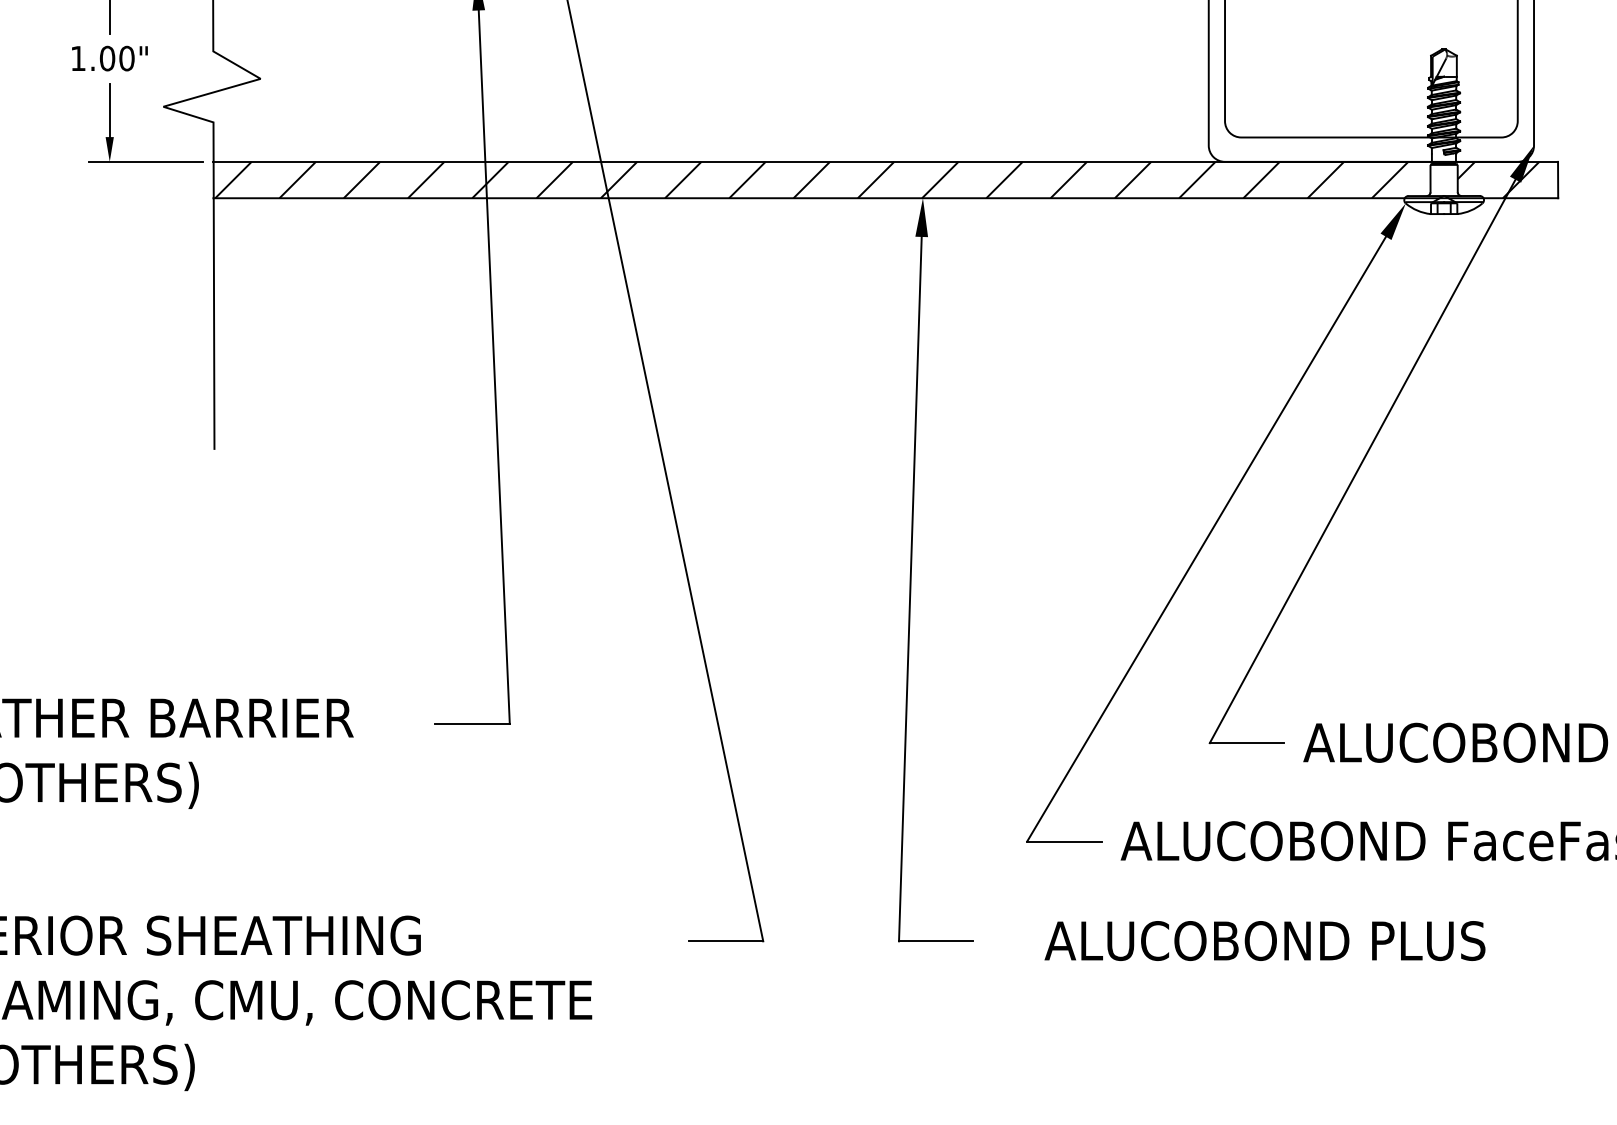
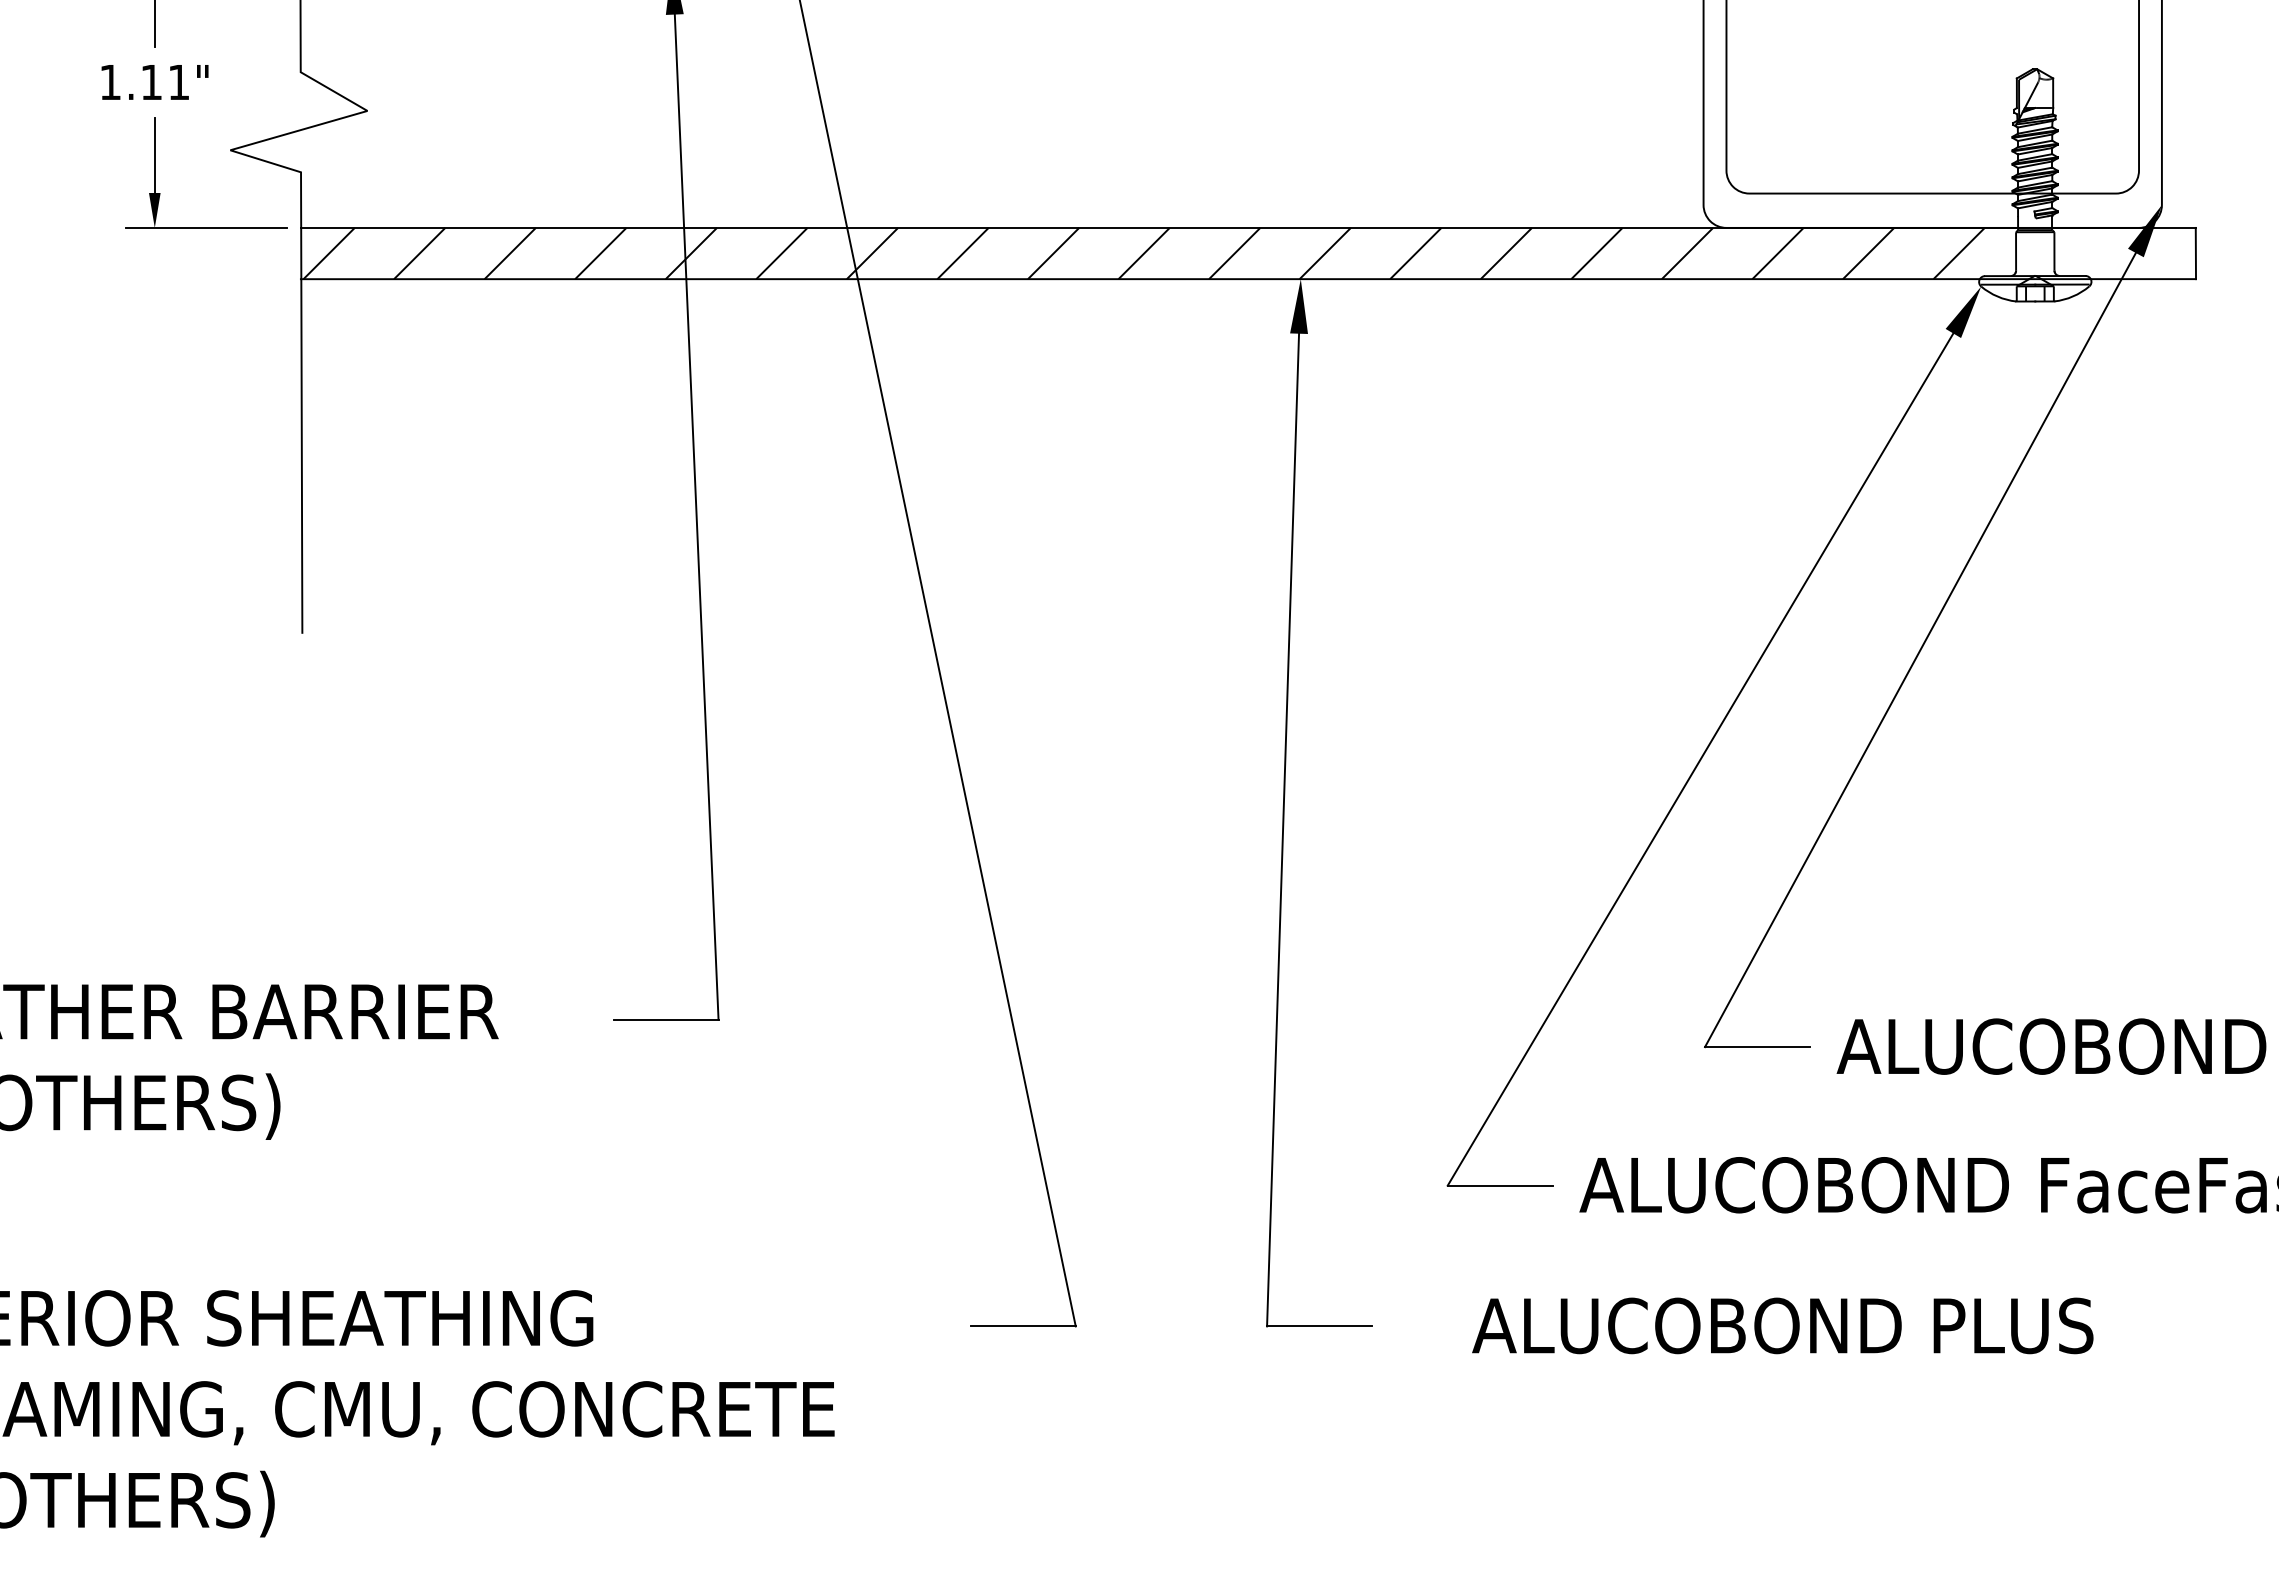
text: (116, 58) -> (164, 82), 1.00" -> 1.11"
hatch: (1498, 180) -> (2111, 253), removed

